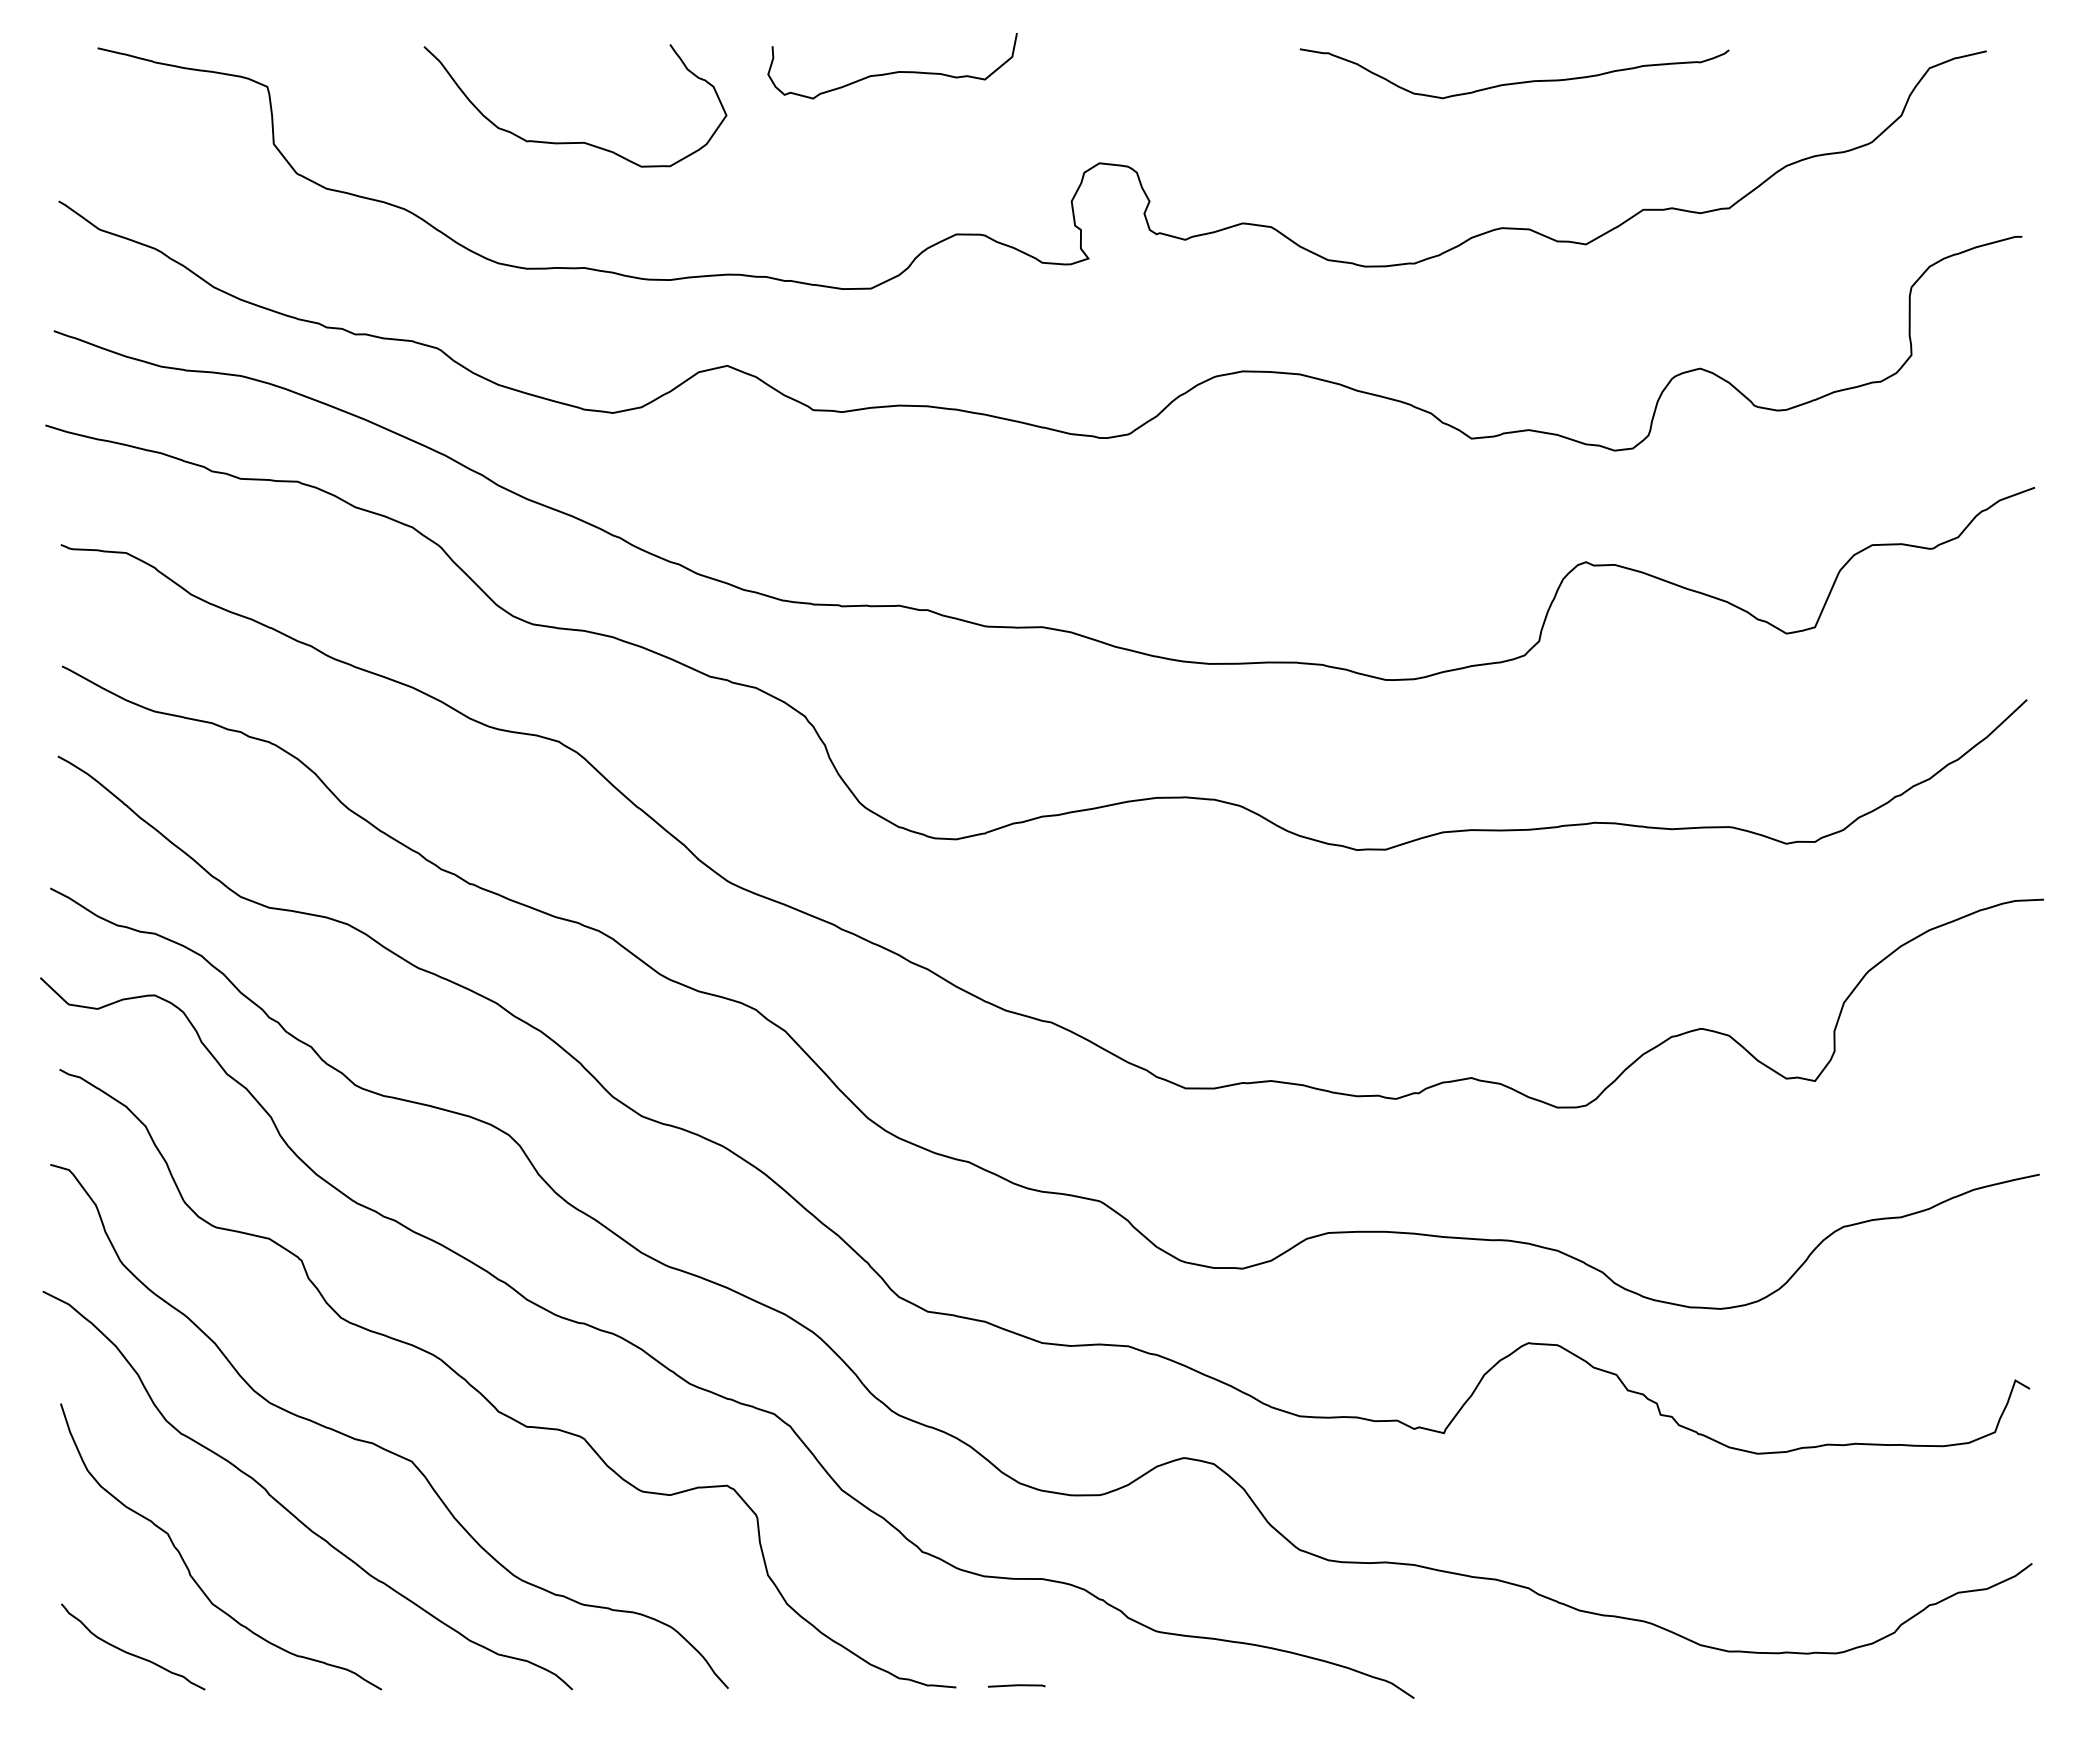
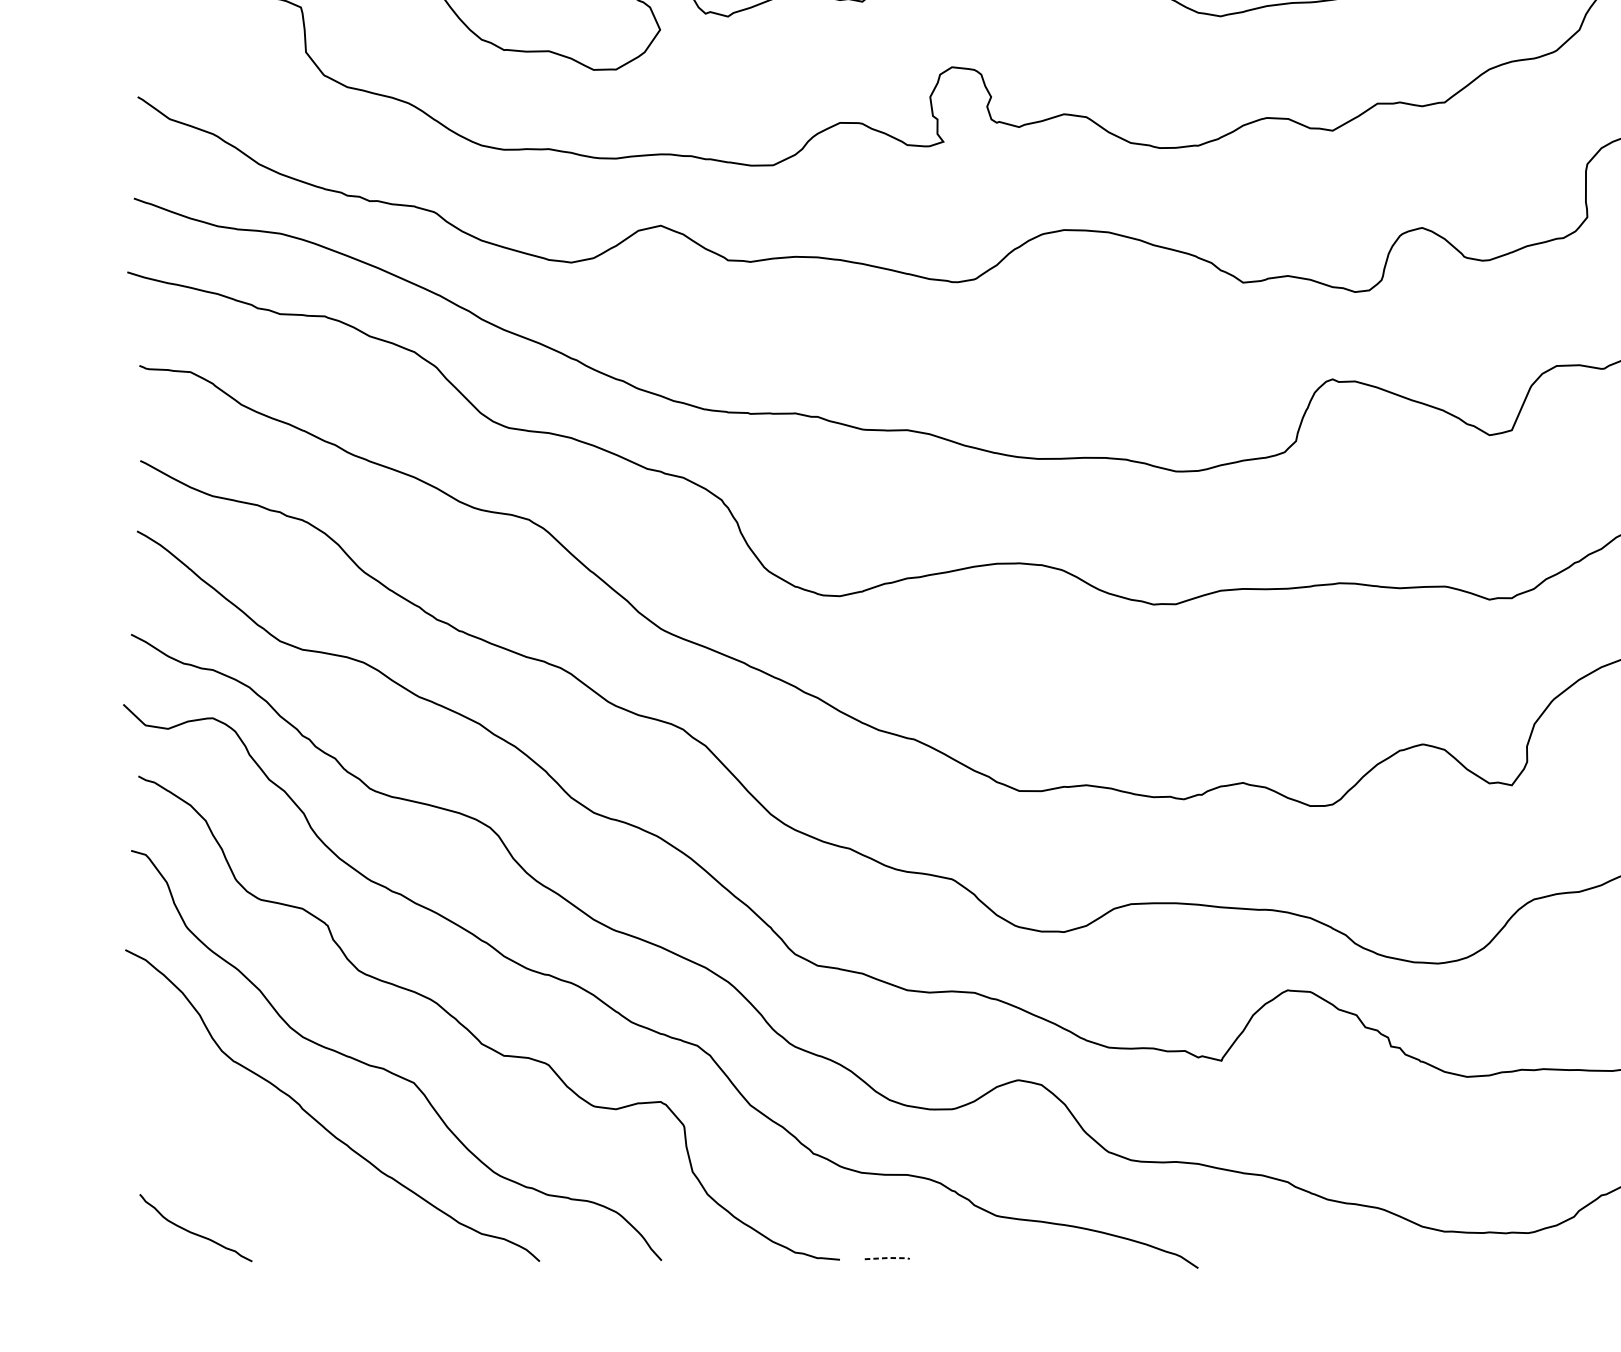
curve: (187, 1565) -> (238, 1164), removed
line: (1018, 1685) -> (888, 1258), solid -> dashed

